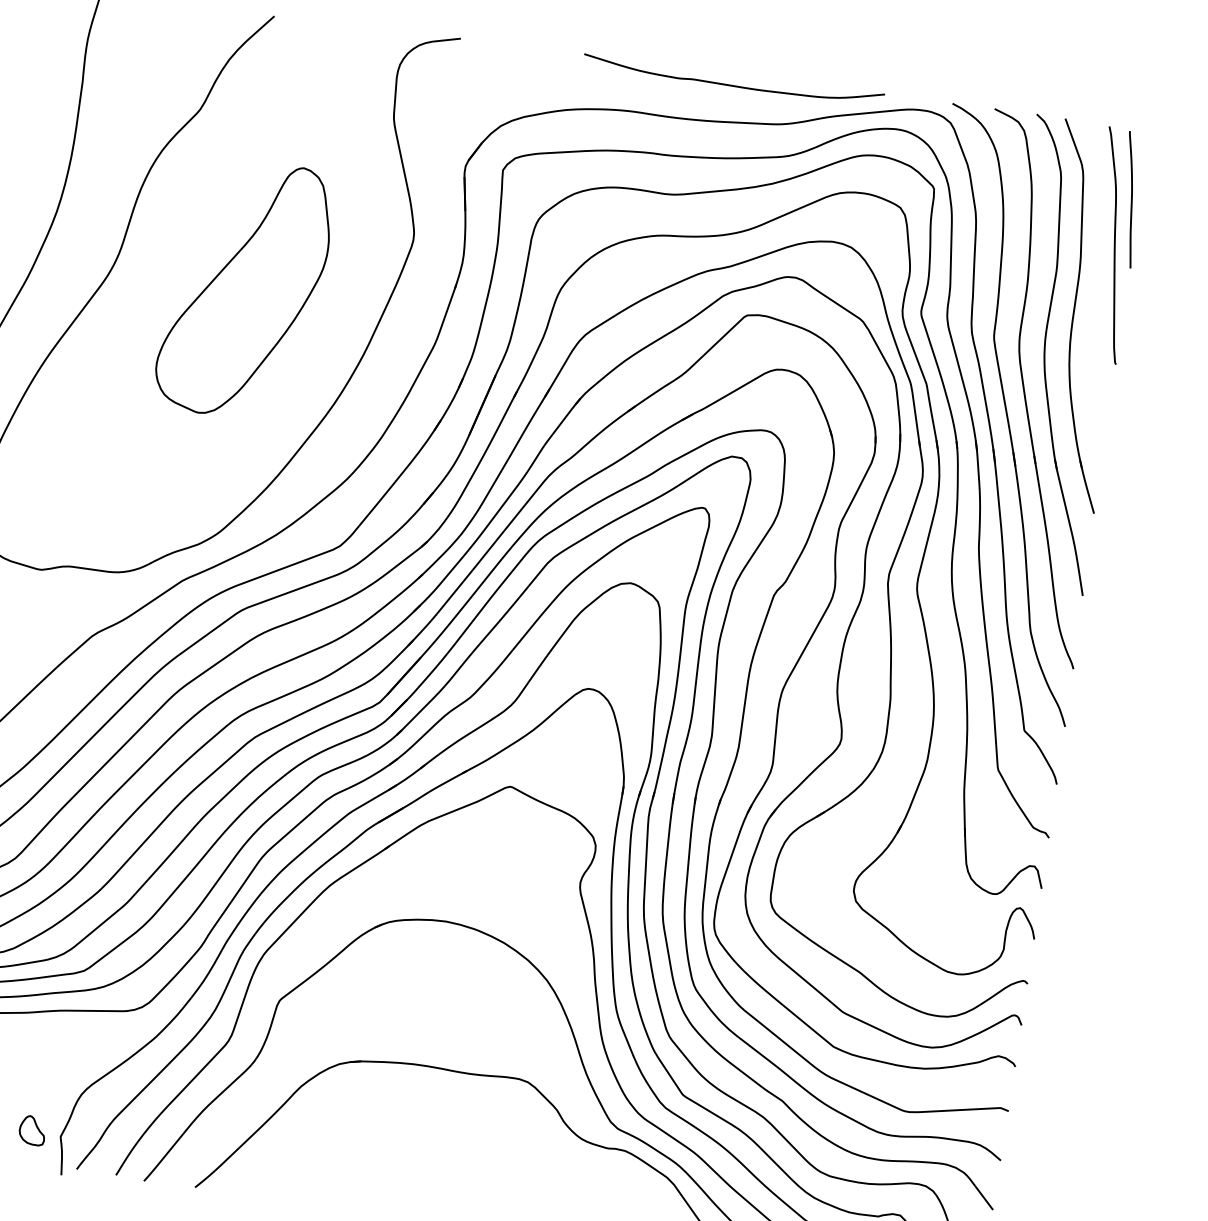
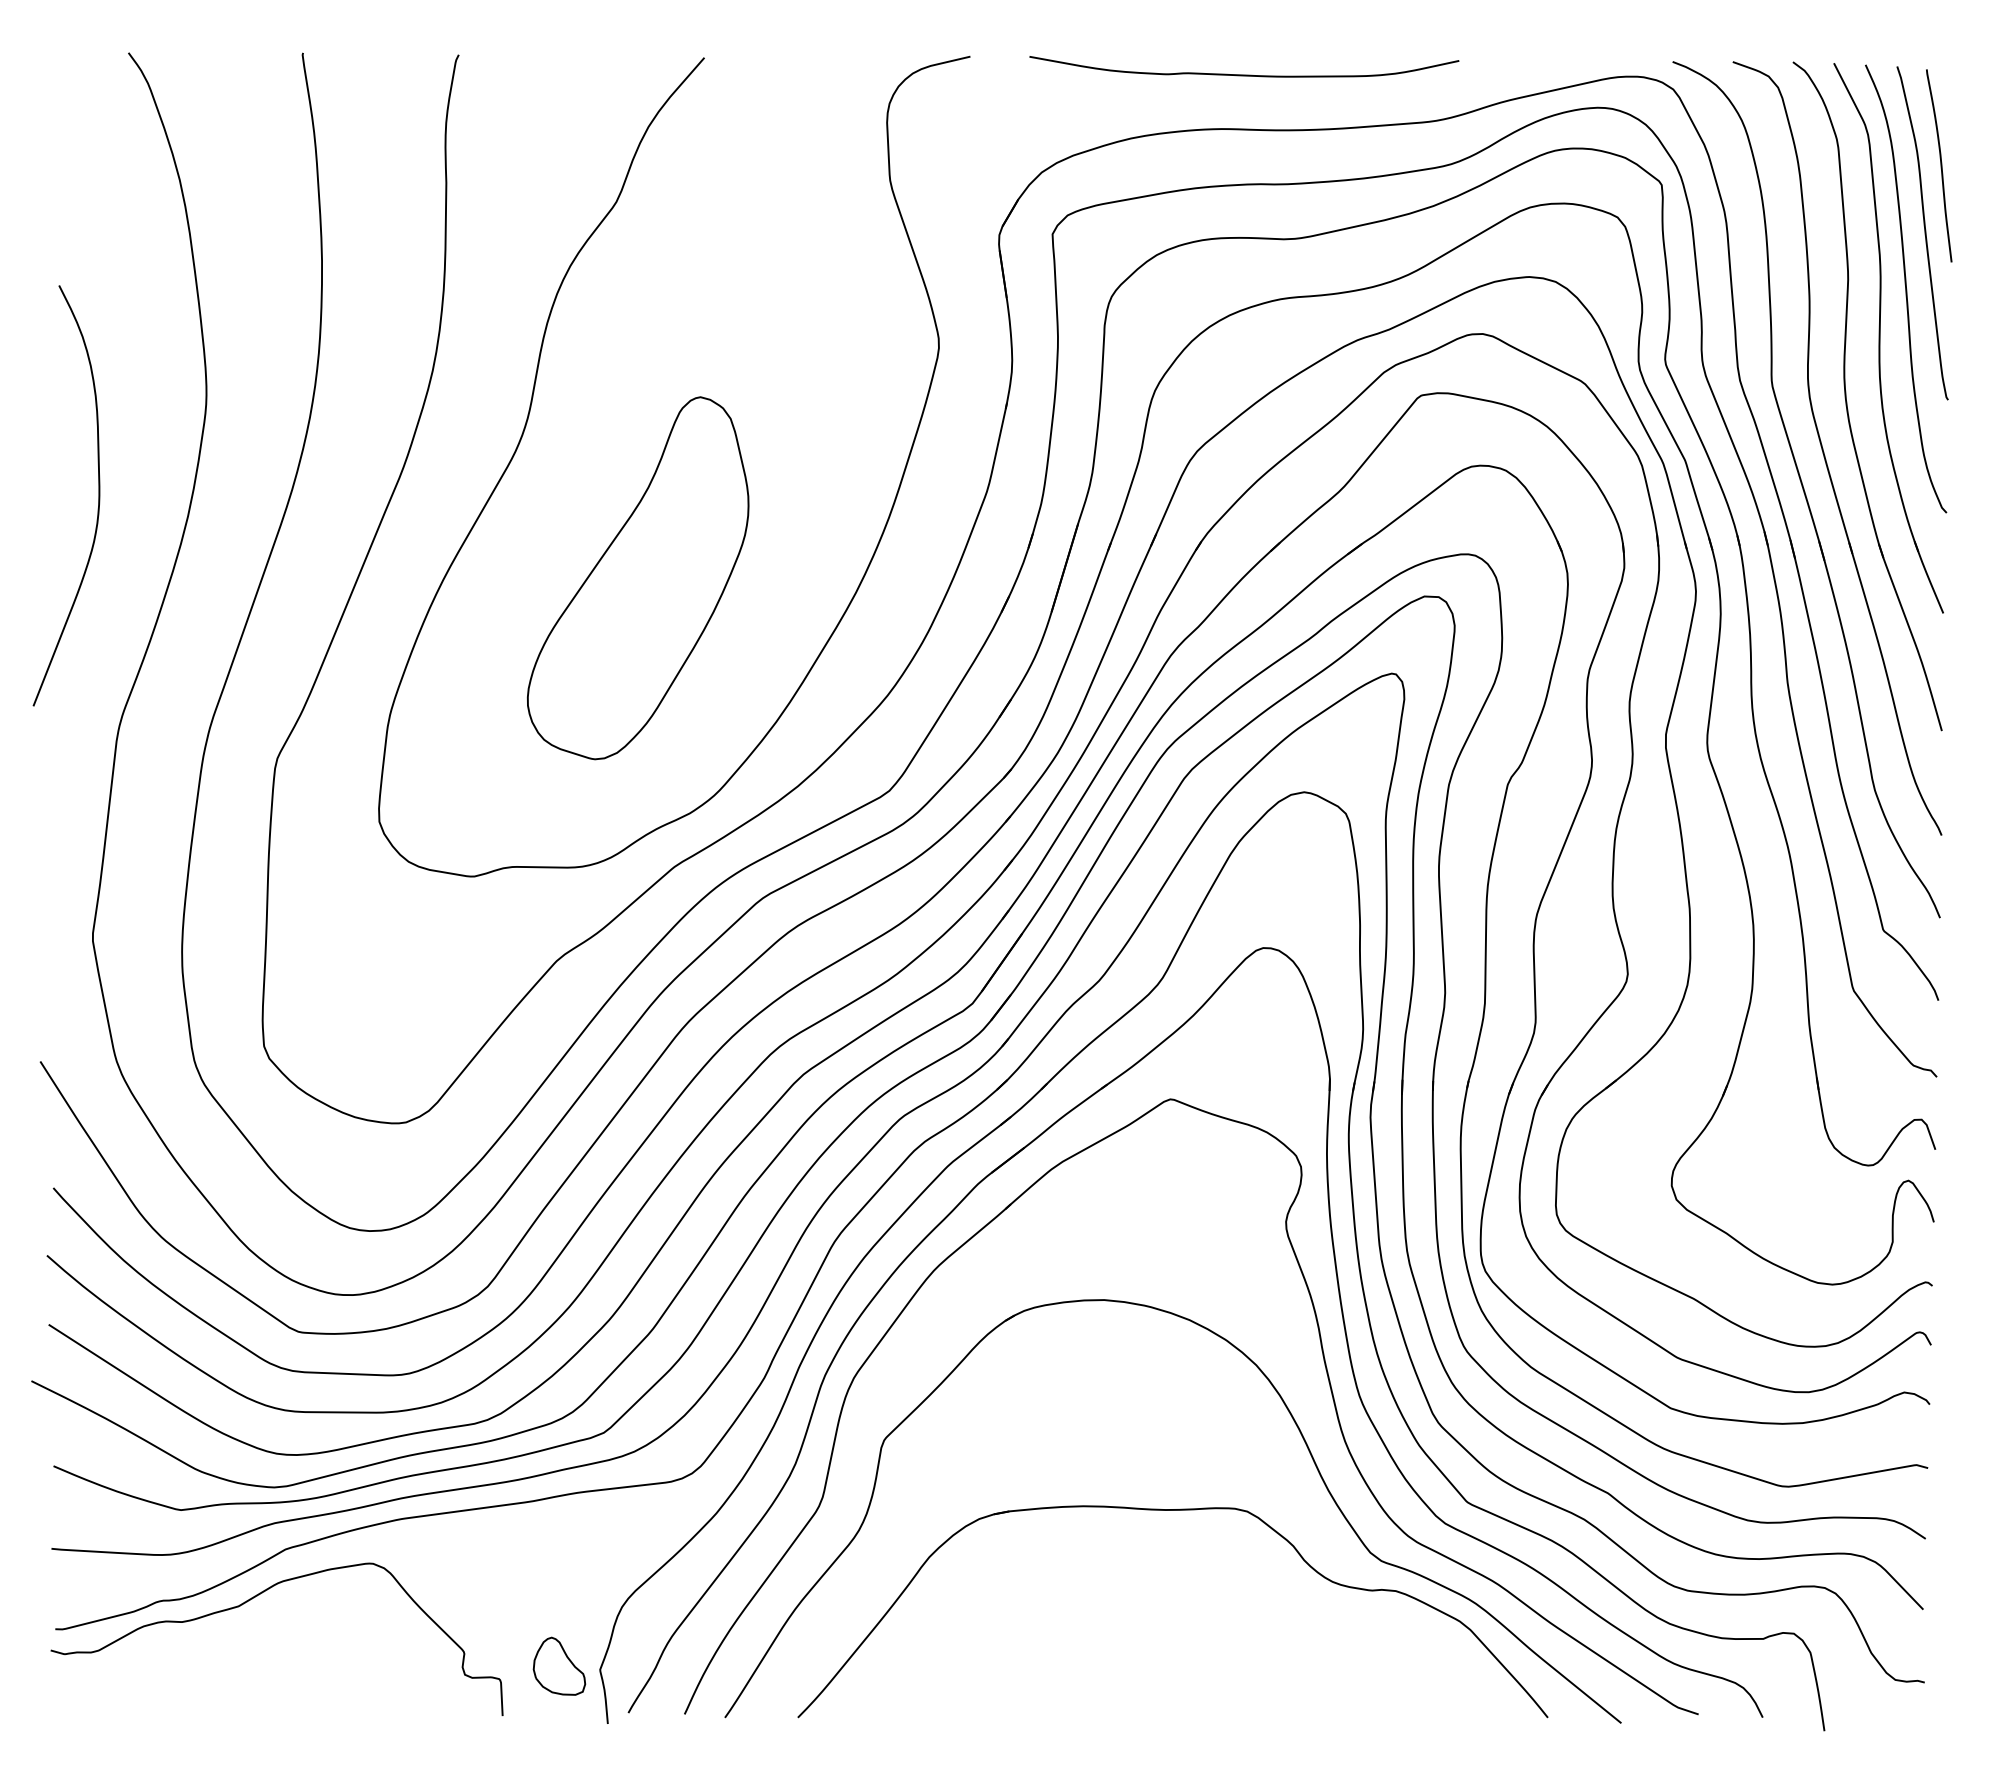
curve: (733, 85) -> (1244, 74), moved
curve: (1096, 282) -> (1906, 288), added
part: (244, 289) -> (638, 578), moved
part: (32, 1130) -> (559, 1665), size x1.43

